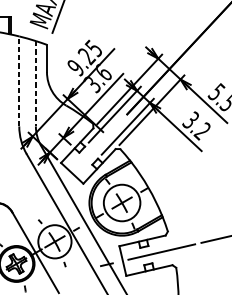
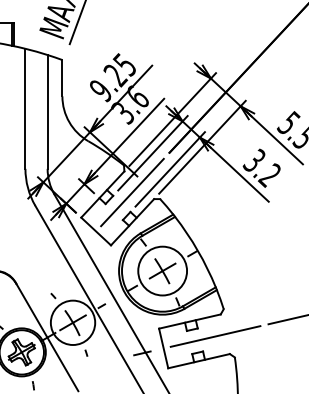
line: (19, 81) -> (25, 108), dashed -> solid
line: (35, 83) -> (47, 111), dashed -> solid
line: (95, 147) -> (127, 197), added

